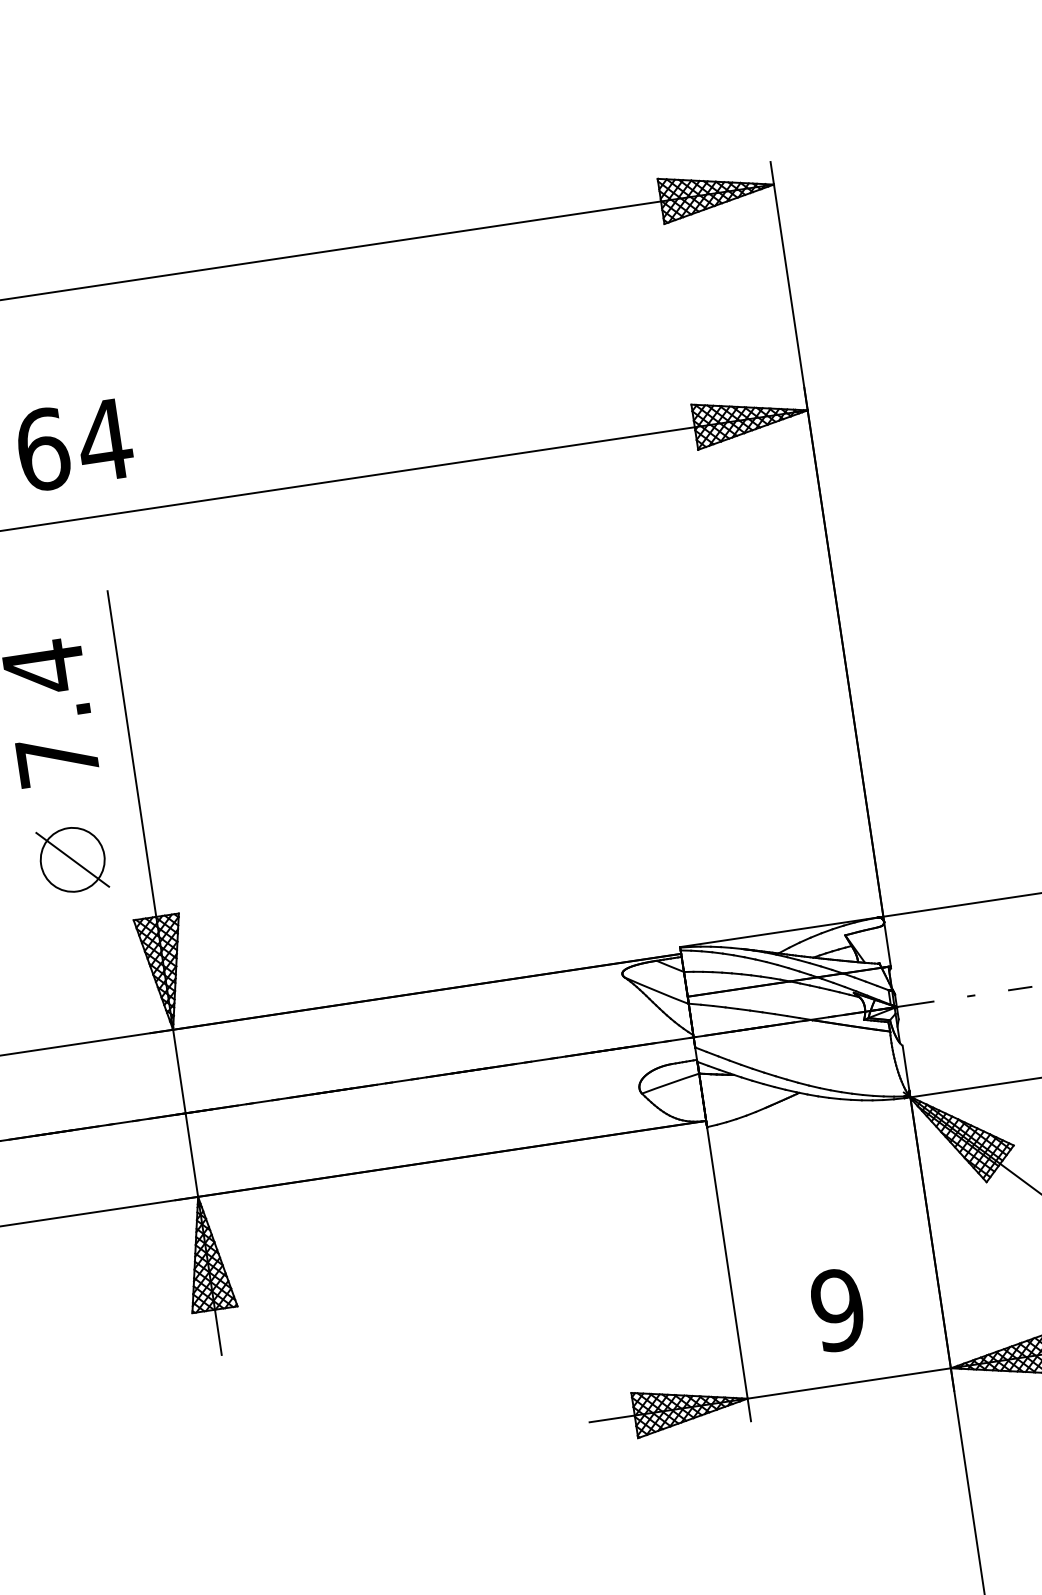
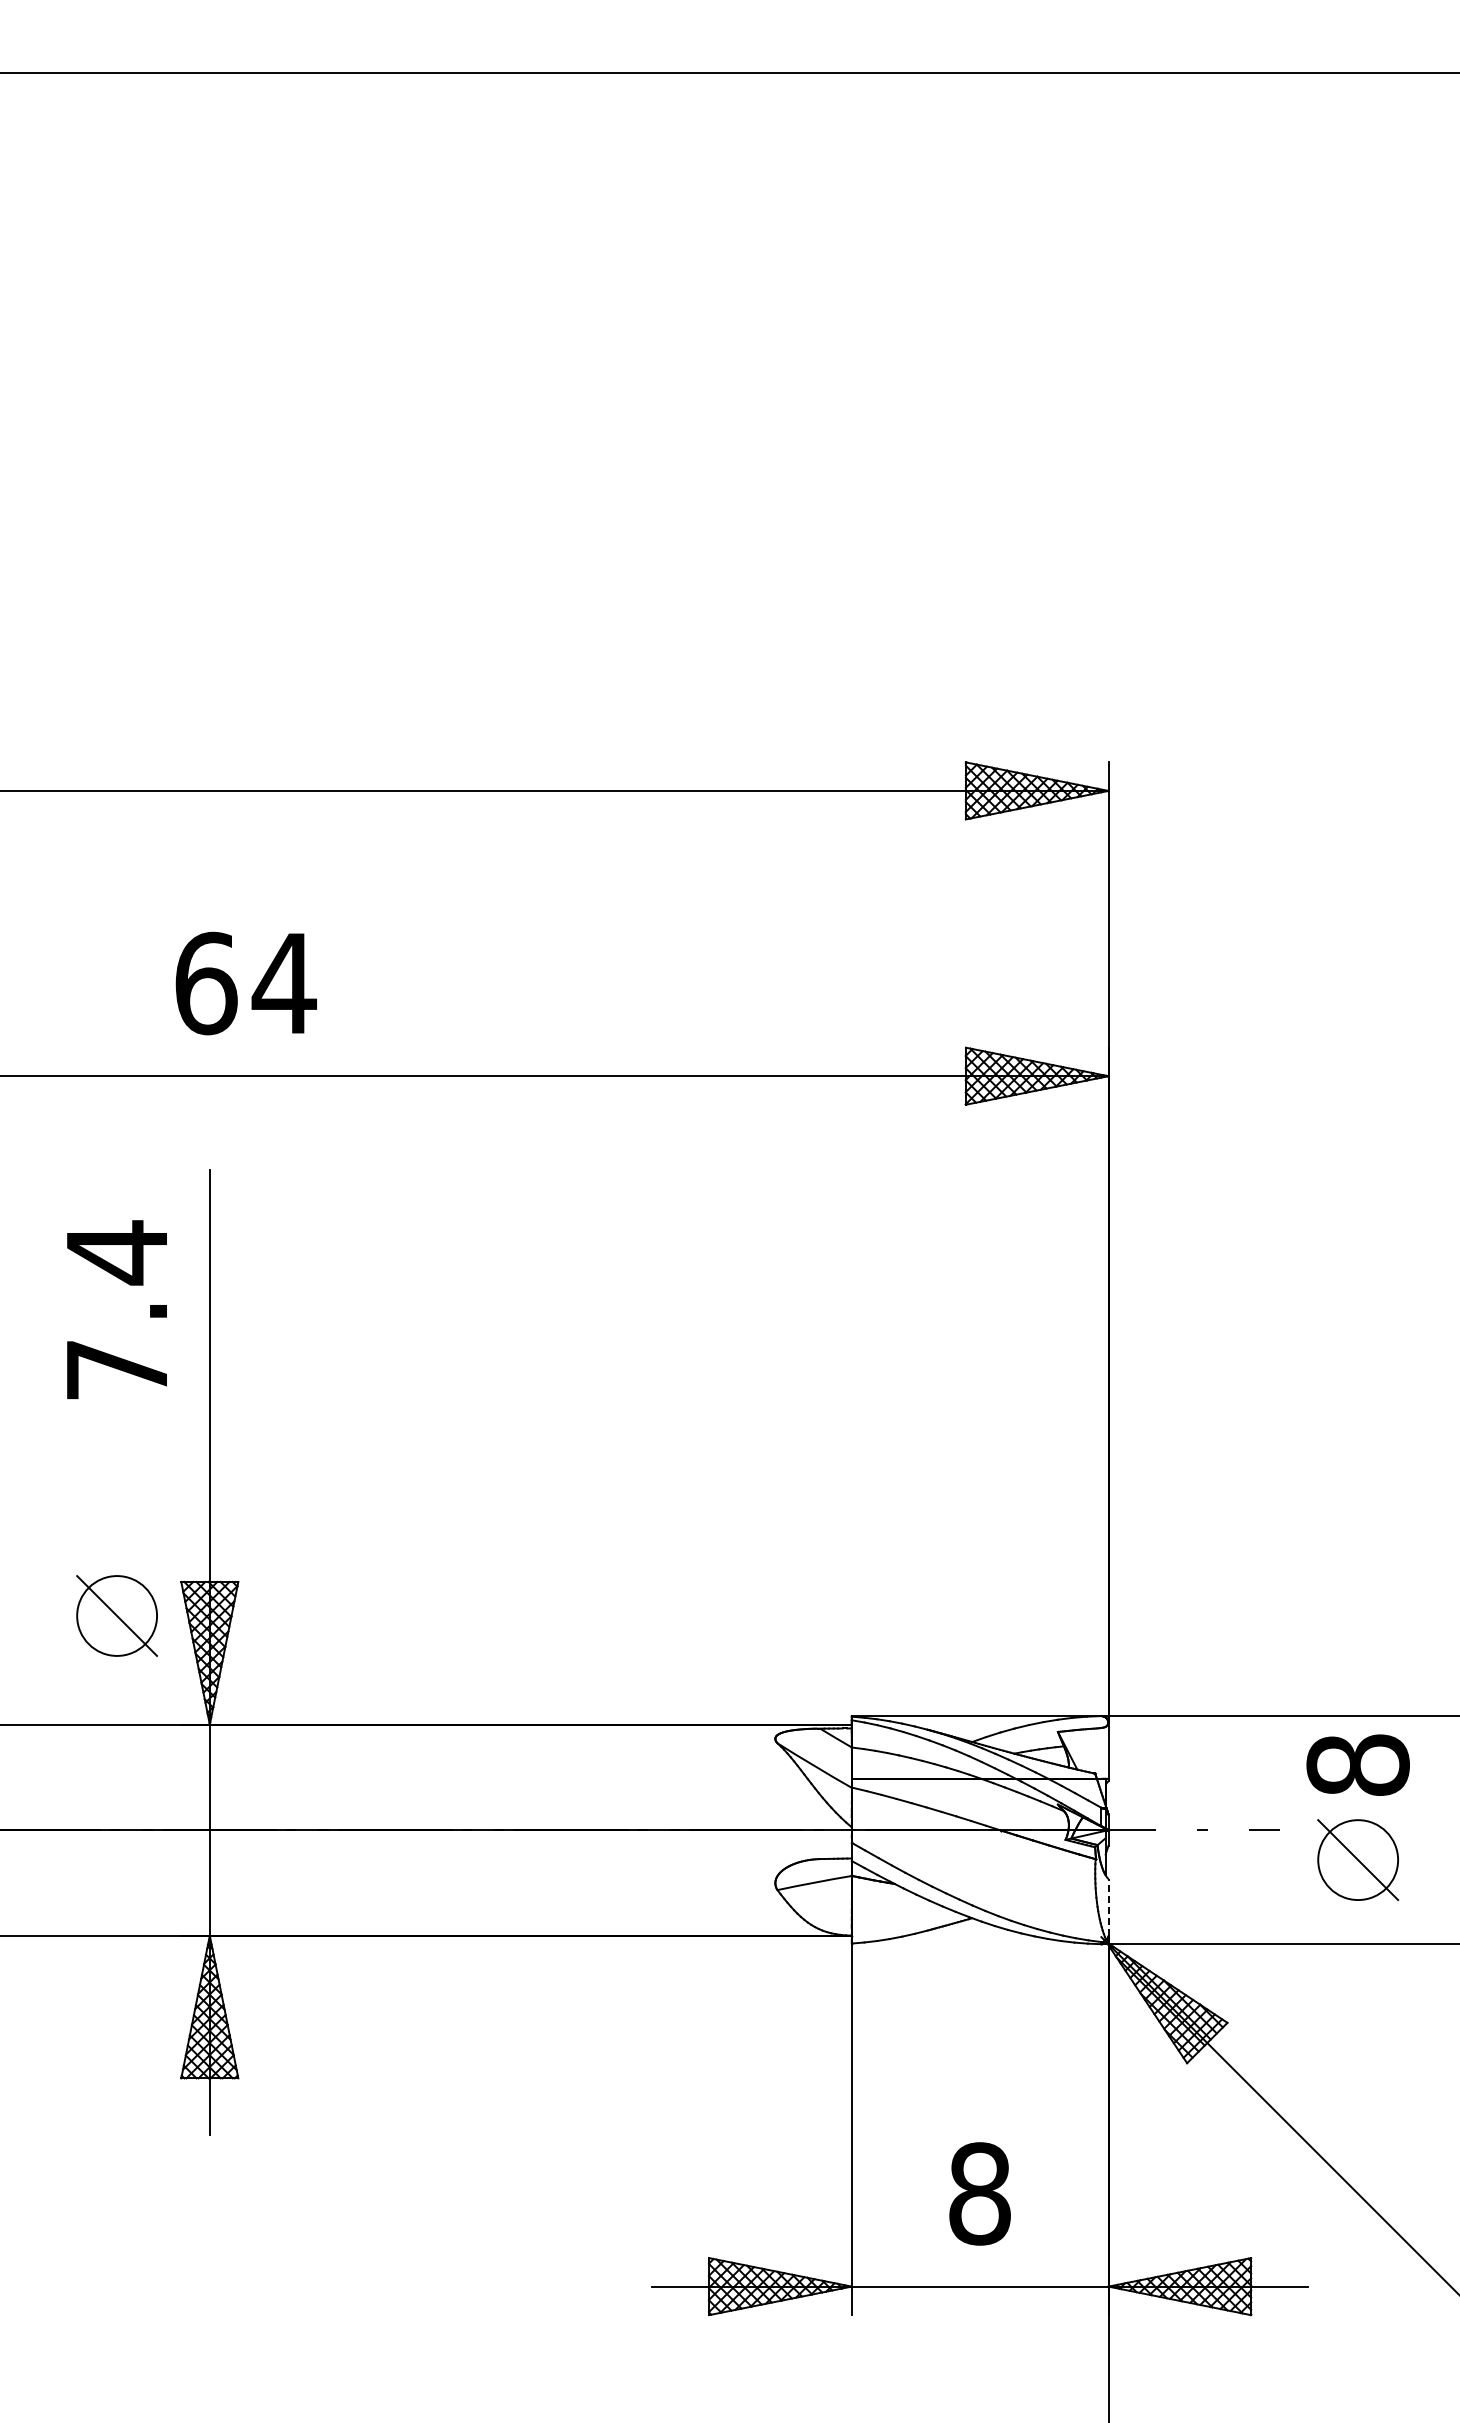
text: (74, 444) -> (245, 983), moved
part: (72, 859) -> (116, 1615), moved
line: (906, 1068) -> (1108, 1907), solid -> dashed
text: (837, 1309) -> (979, 2193), 9 -> 8

